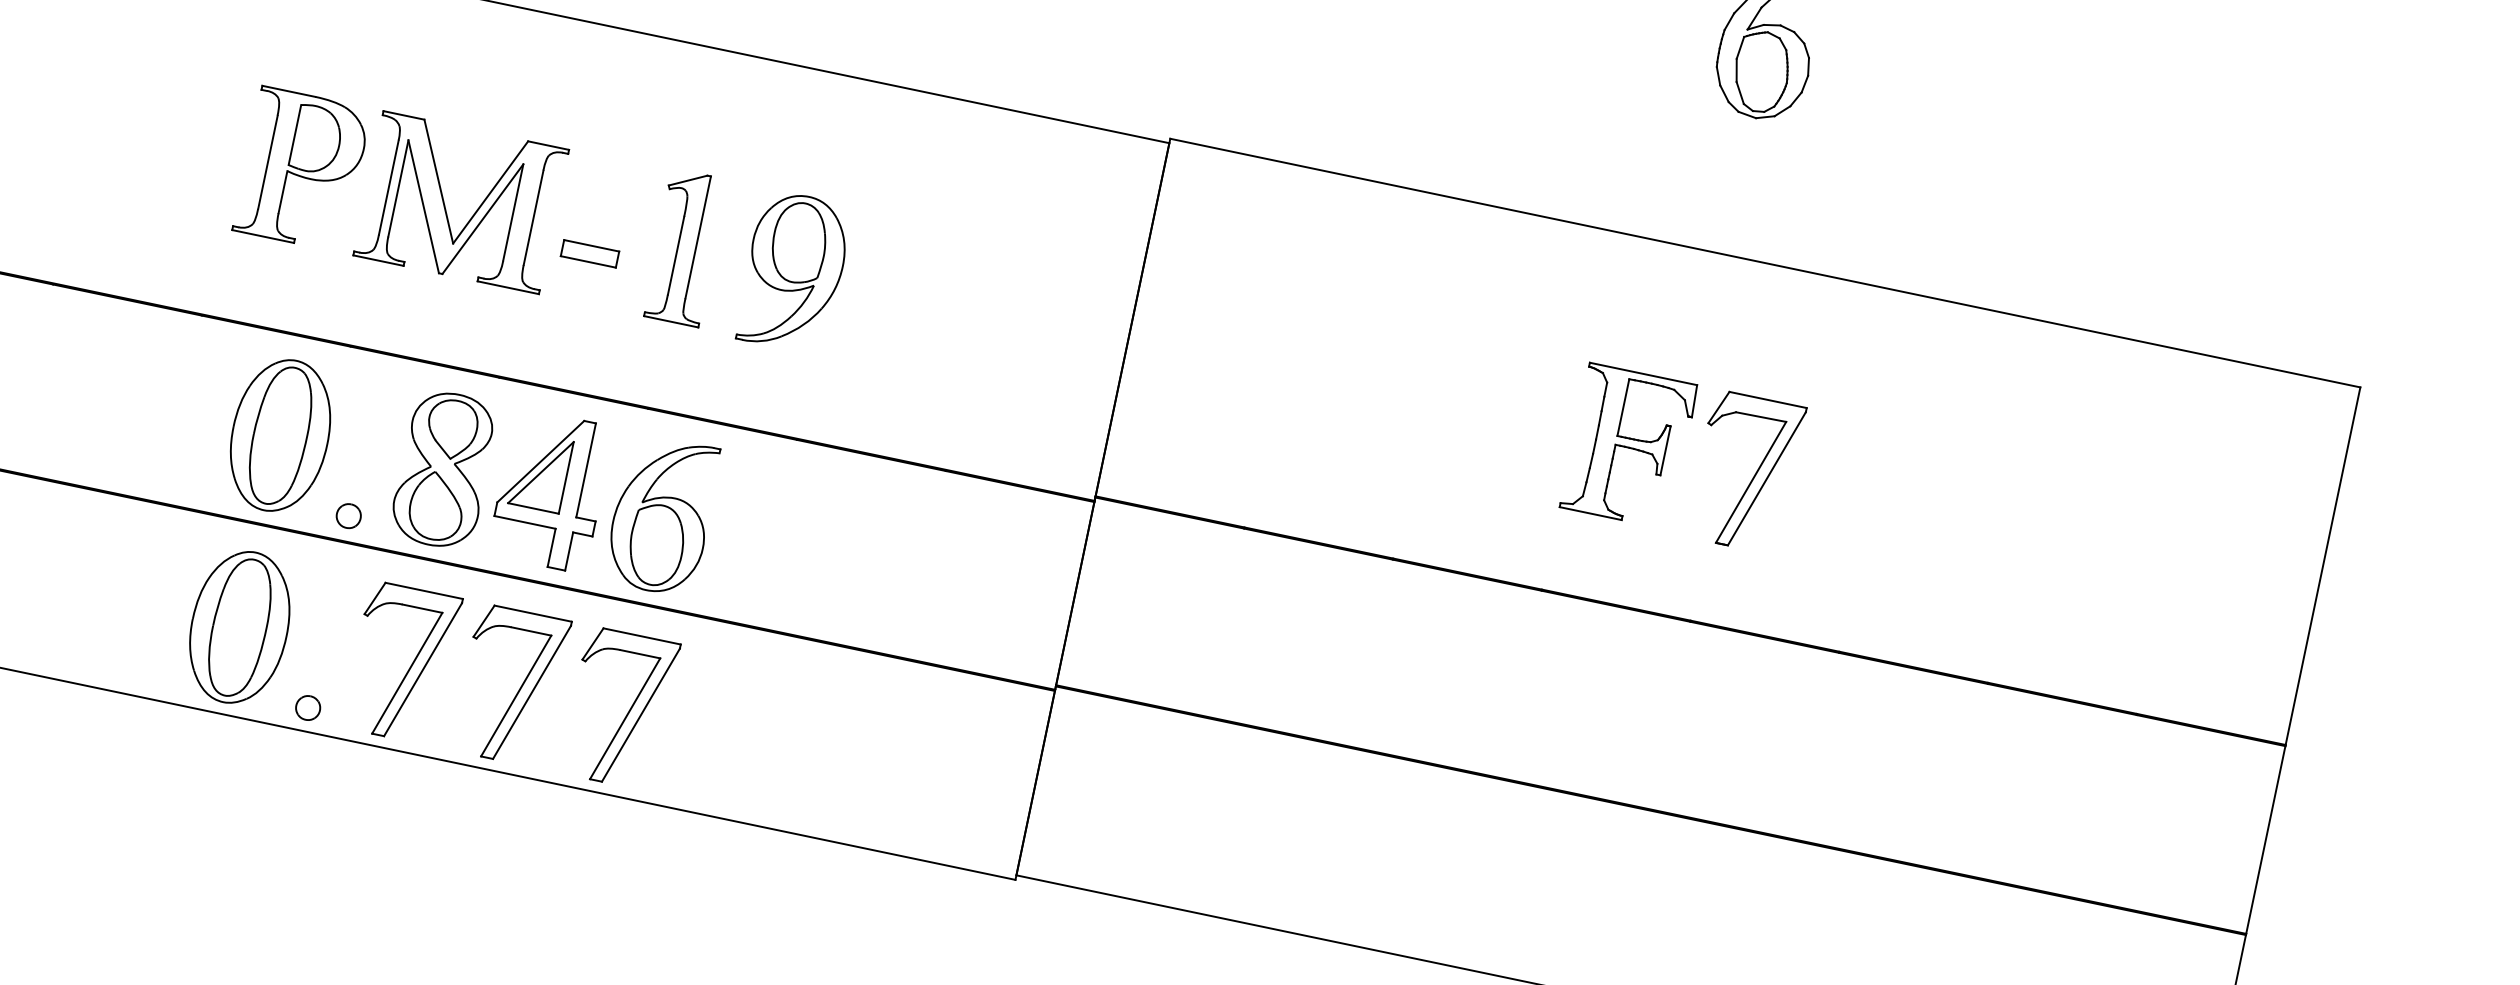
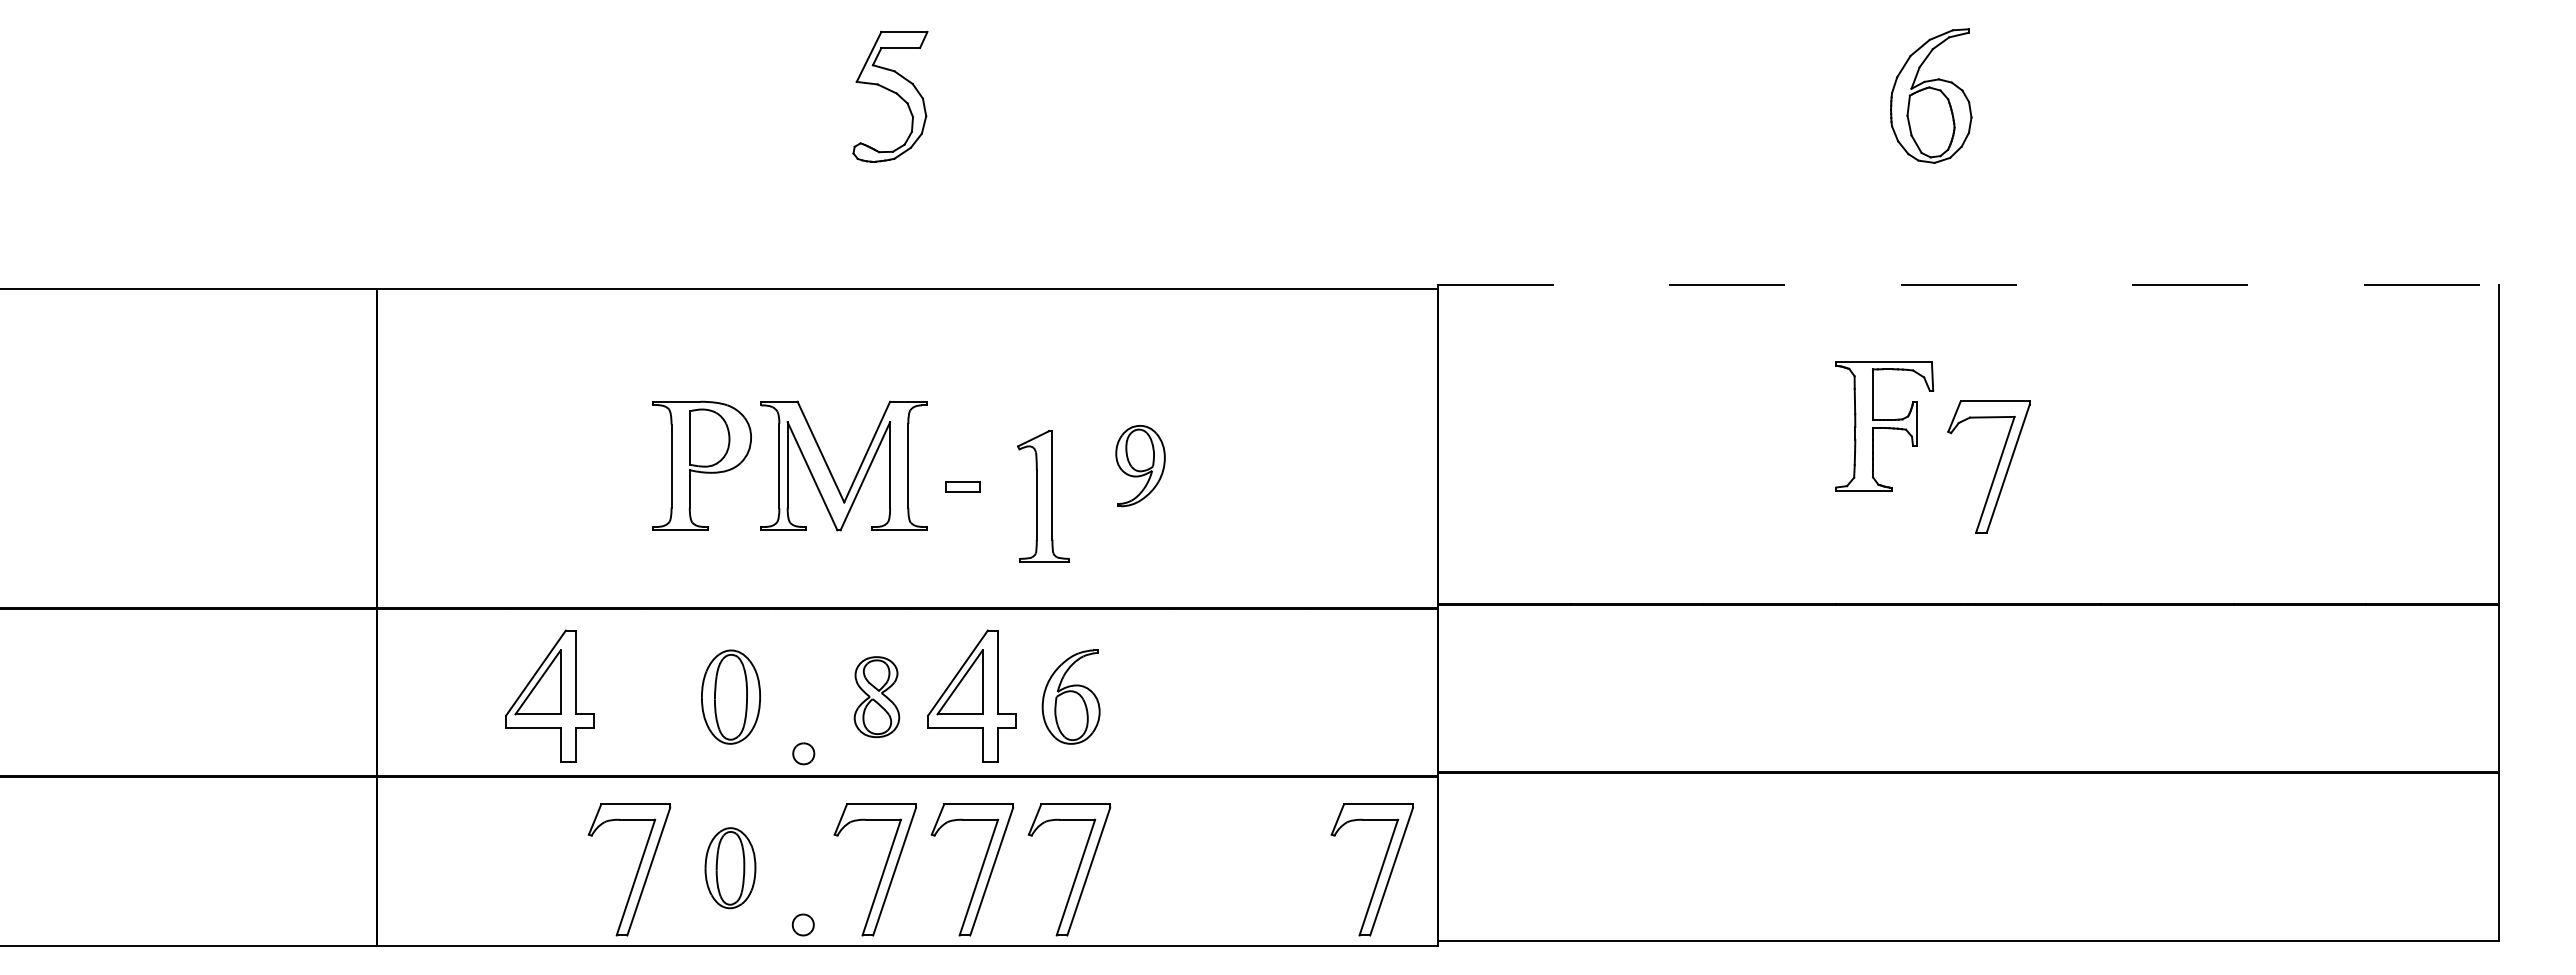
part: (685, 247) -> (1043, 496), moved
part: (589, 253) -> (962, 486), size x0.7
line: (1765, 263) -> (1968, 285), solid -> dashed
part: (794, 271) -> (1140, 465), size x0.6
part: (77, 391) -> (549, 695), added
part: (280, 434) -> (730, 696), size x0.7
part: (1628, 445) -> (1884, 426), moved
part: (443, 468) -> (876, 696), size x0.6
part: (661, 514) -> (1070, 696), size x0.7
part: (133, 610) -> (636, 872), added
part: (239, 626) -> (730, 867), size x0.6
part: (967, 783) -> (1379, 871), added

